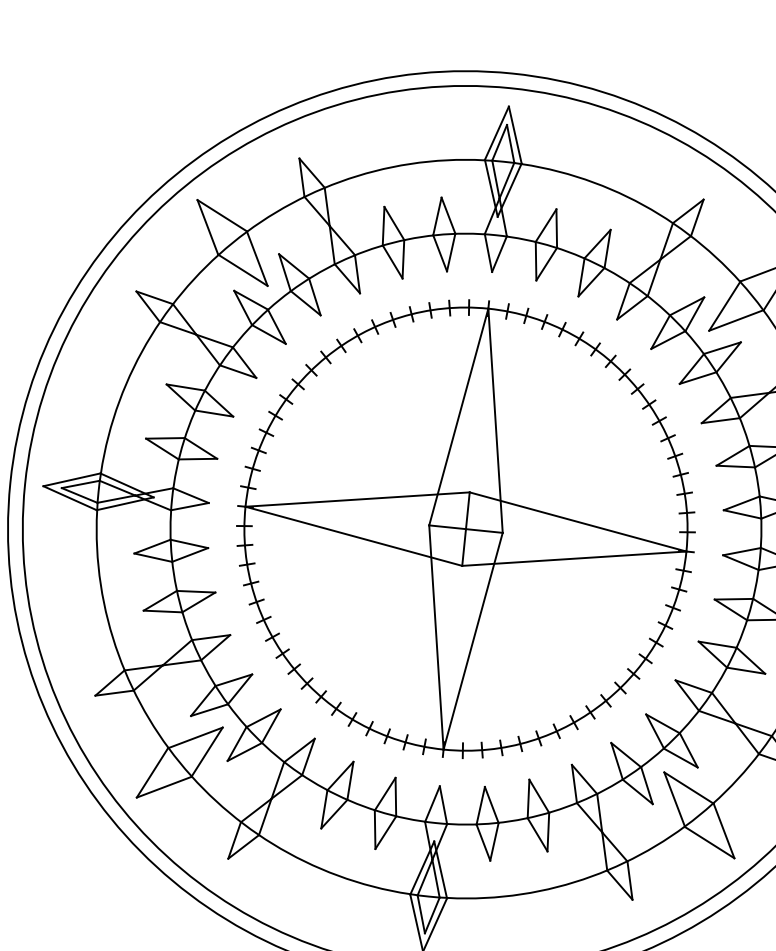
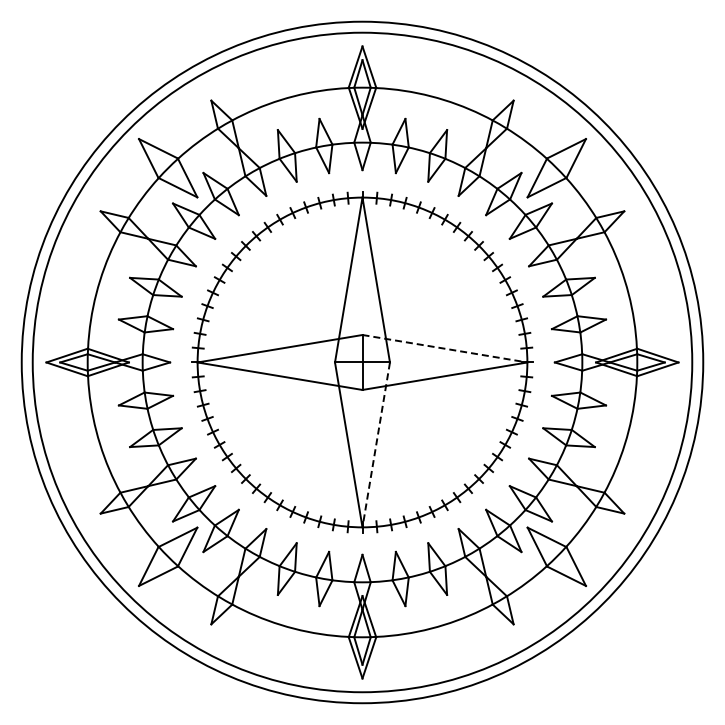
line: (577, 521) -> (444, 348), solid -> dashed
line: (473, 640) -> (376, 444), solid -> dashed

